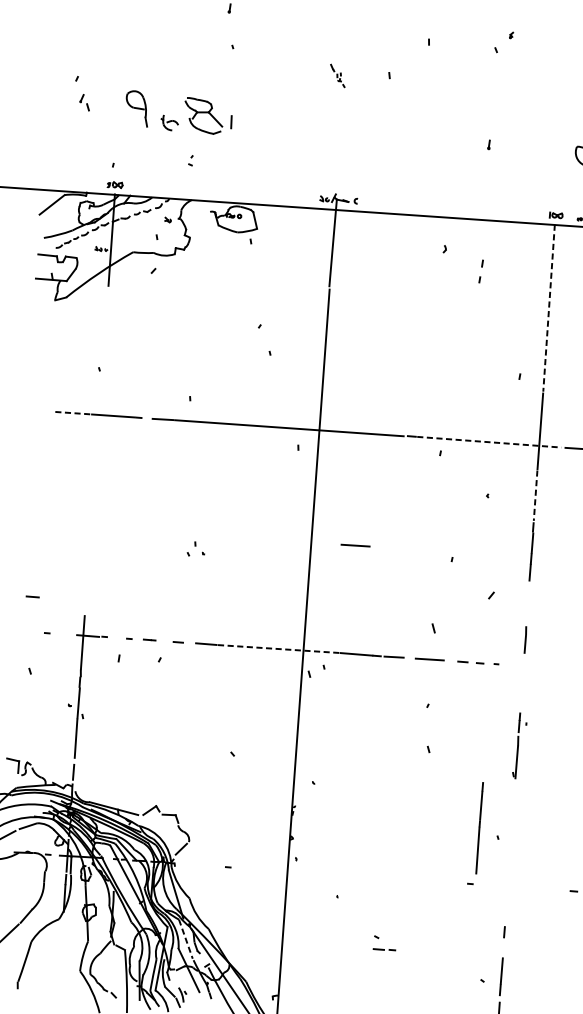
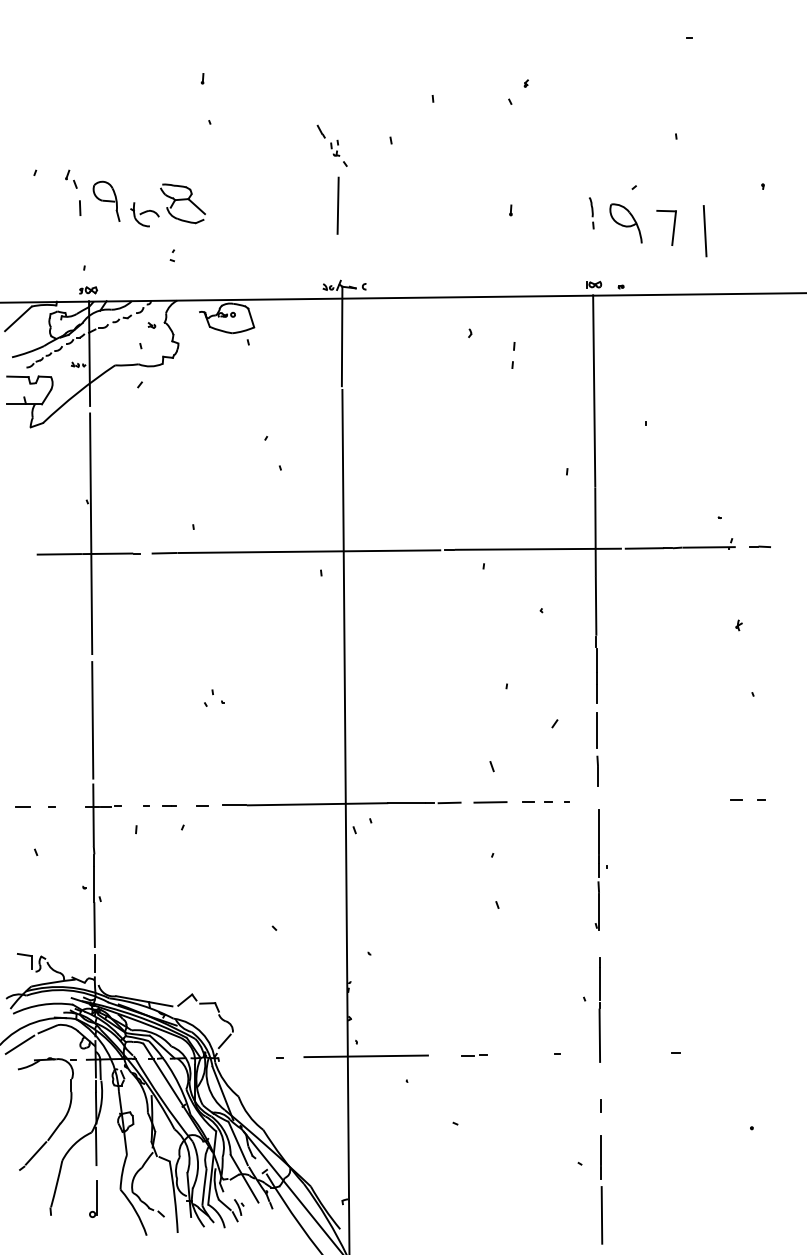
part: (337, 75) -> (331, 145), size x1.67
part: (85, 101) -> (71, 178), moved
line: (231, 121) -> (80, 207), moved
part: (169, 122) -> (144, 214), size x1.43
line: (338, 128) -> (337, 205), added
part: (559, 153) -> (591, 213), added
line: (549, 308) -> (594, 391), dashed -> solid
line: (100, 397) -> (91, 533), added
line: (71, 413) -> (59, 554), dashed -> solid
line: (489, 442) -> (538, 549), dashed -> solid
line: (536, 495) -> (596, 605), dashed -> solid
line: (355, 545) -> (395, 679), removed
line: (88, 560) -> (92, 720), added
line: (32, 596) -> (22, 806), moved
line: (528, 604) -> (597, 730), added
line: (278, 649) -> (317, 804), dashed -> solid
line: (521, 692) -> (598, 831), added
line: (479, 827) -> (599, 1009), moved
line: (302, 872) -> (365, 1056), added
line: (61, 931) -> (95, 1146), added
line: (186, 939) -> (238, 1143), dashed -> solid
line: (384, 949) -> (474, 1055), moved
part: (55, 977) -> (93, 1198), added

